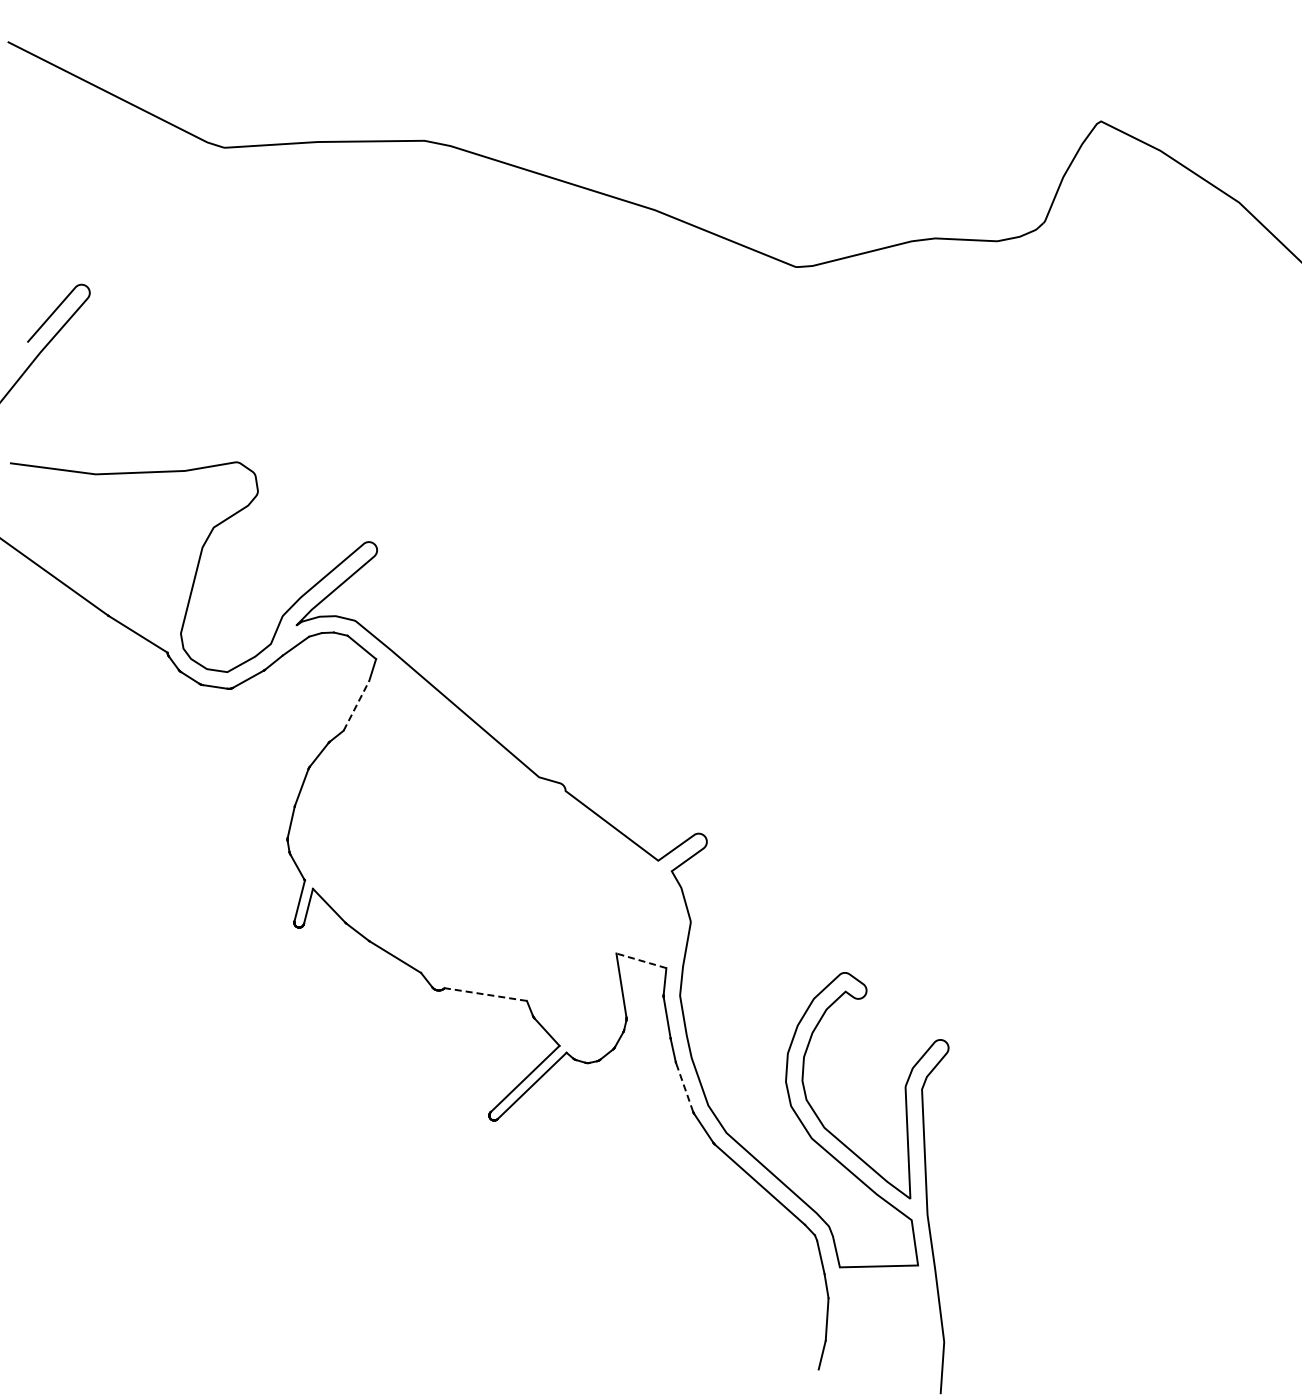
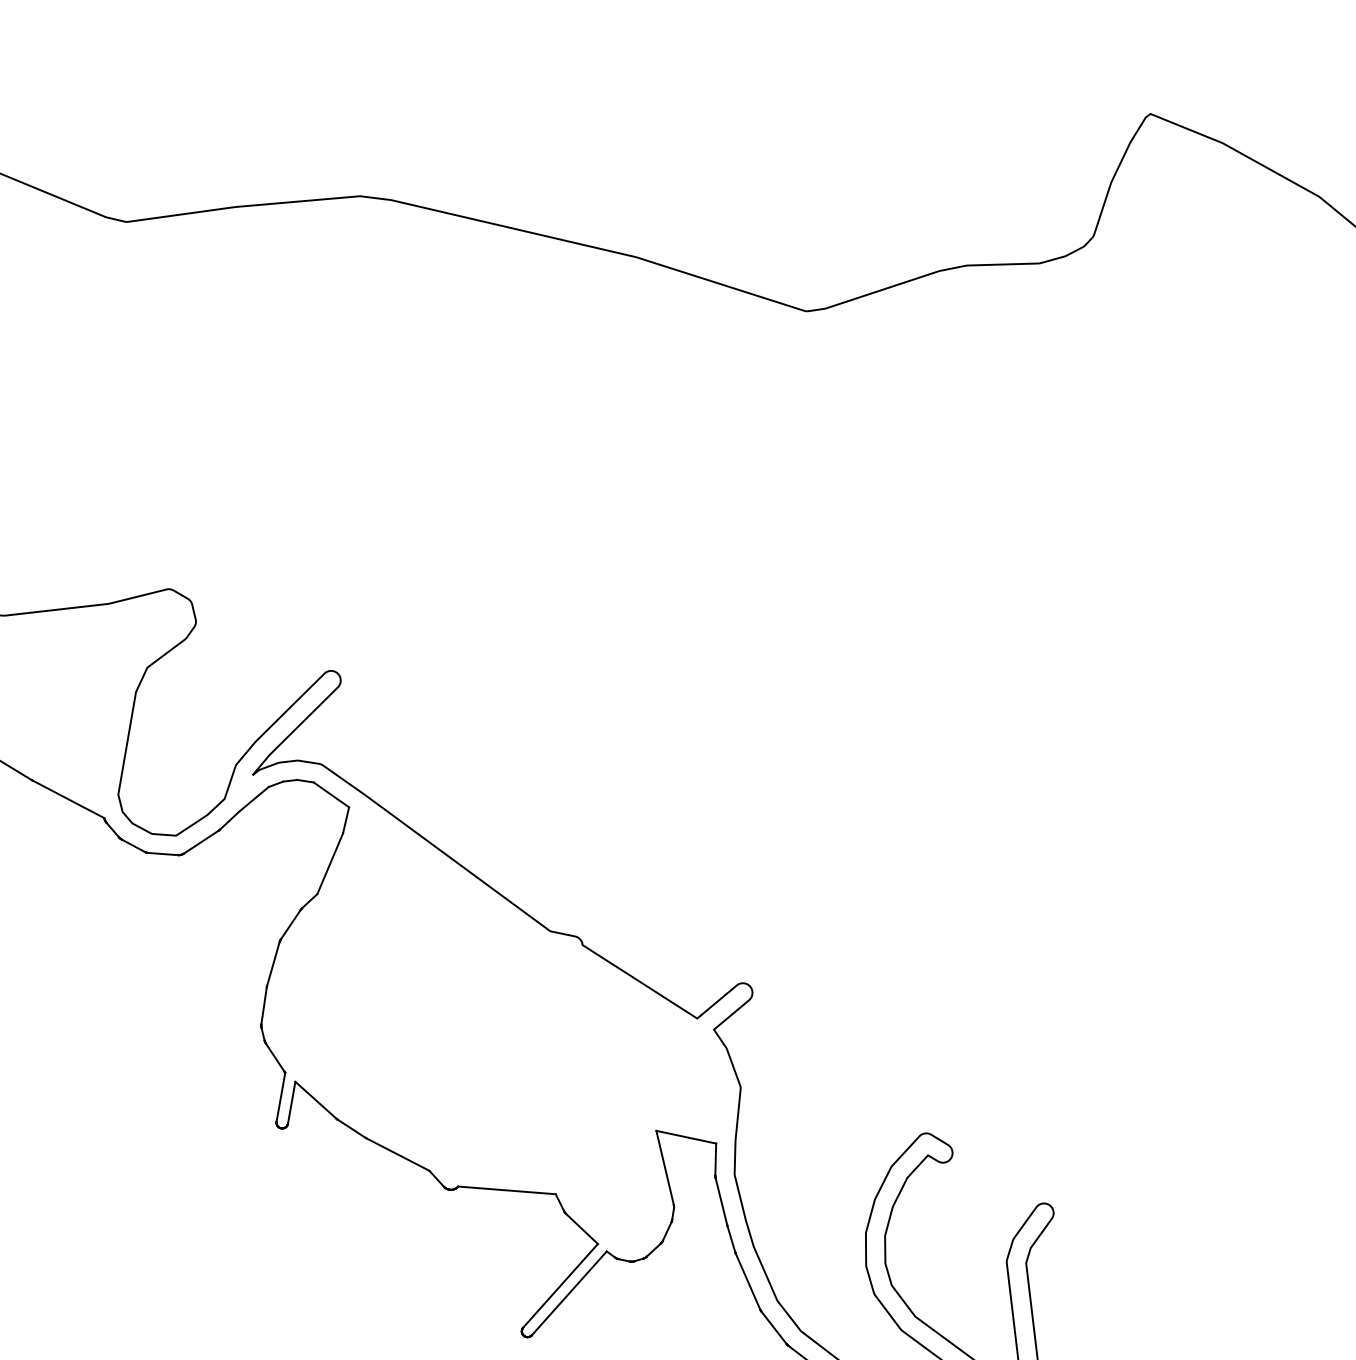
line: (356, 705) -> (330, 863), dashed -> solid
line: (640, 960) -> (685, 1136), dashed -> solid
line: (485, 994) -> (506, 1190), dashed -> solid
line: (684, 1087) -> (747, 1281), dashed -> solid

